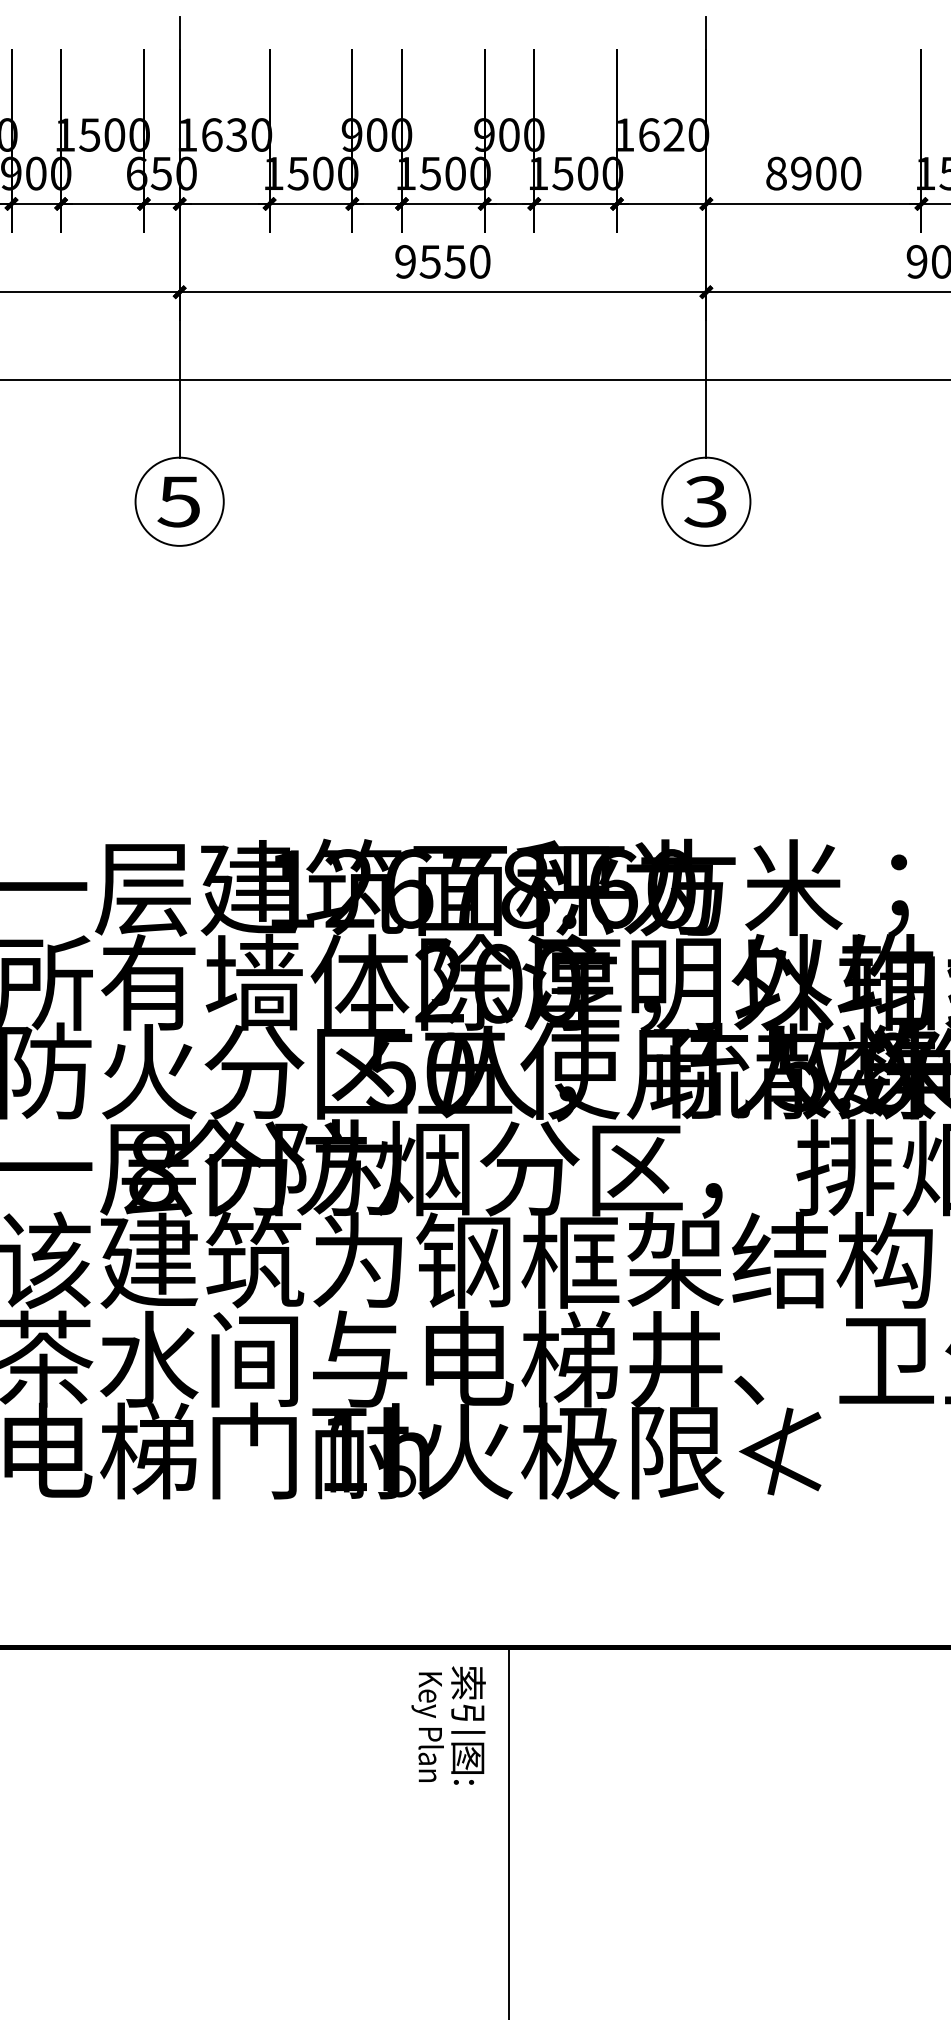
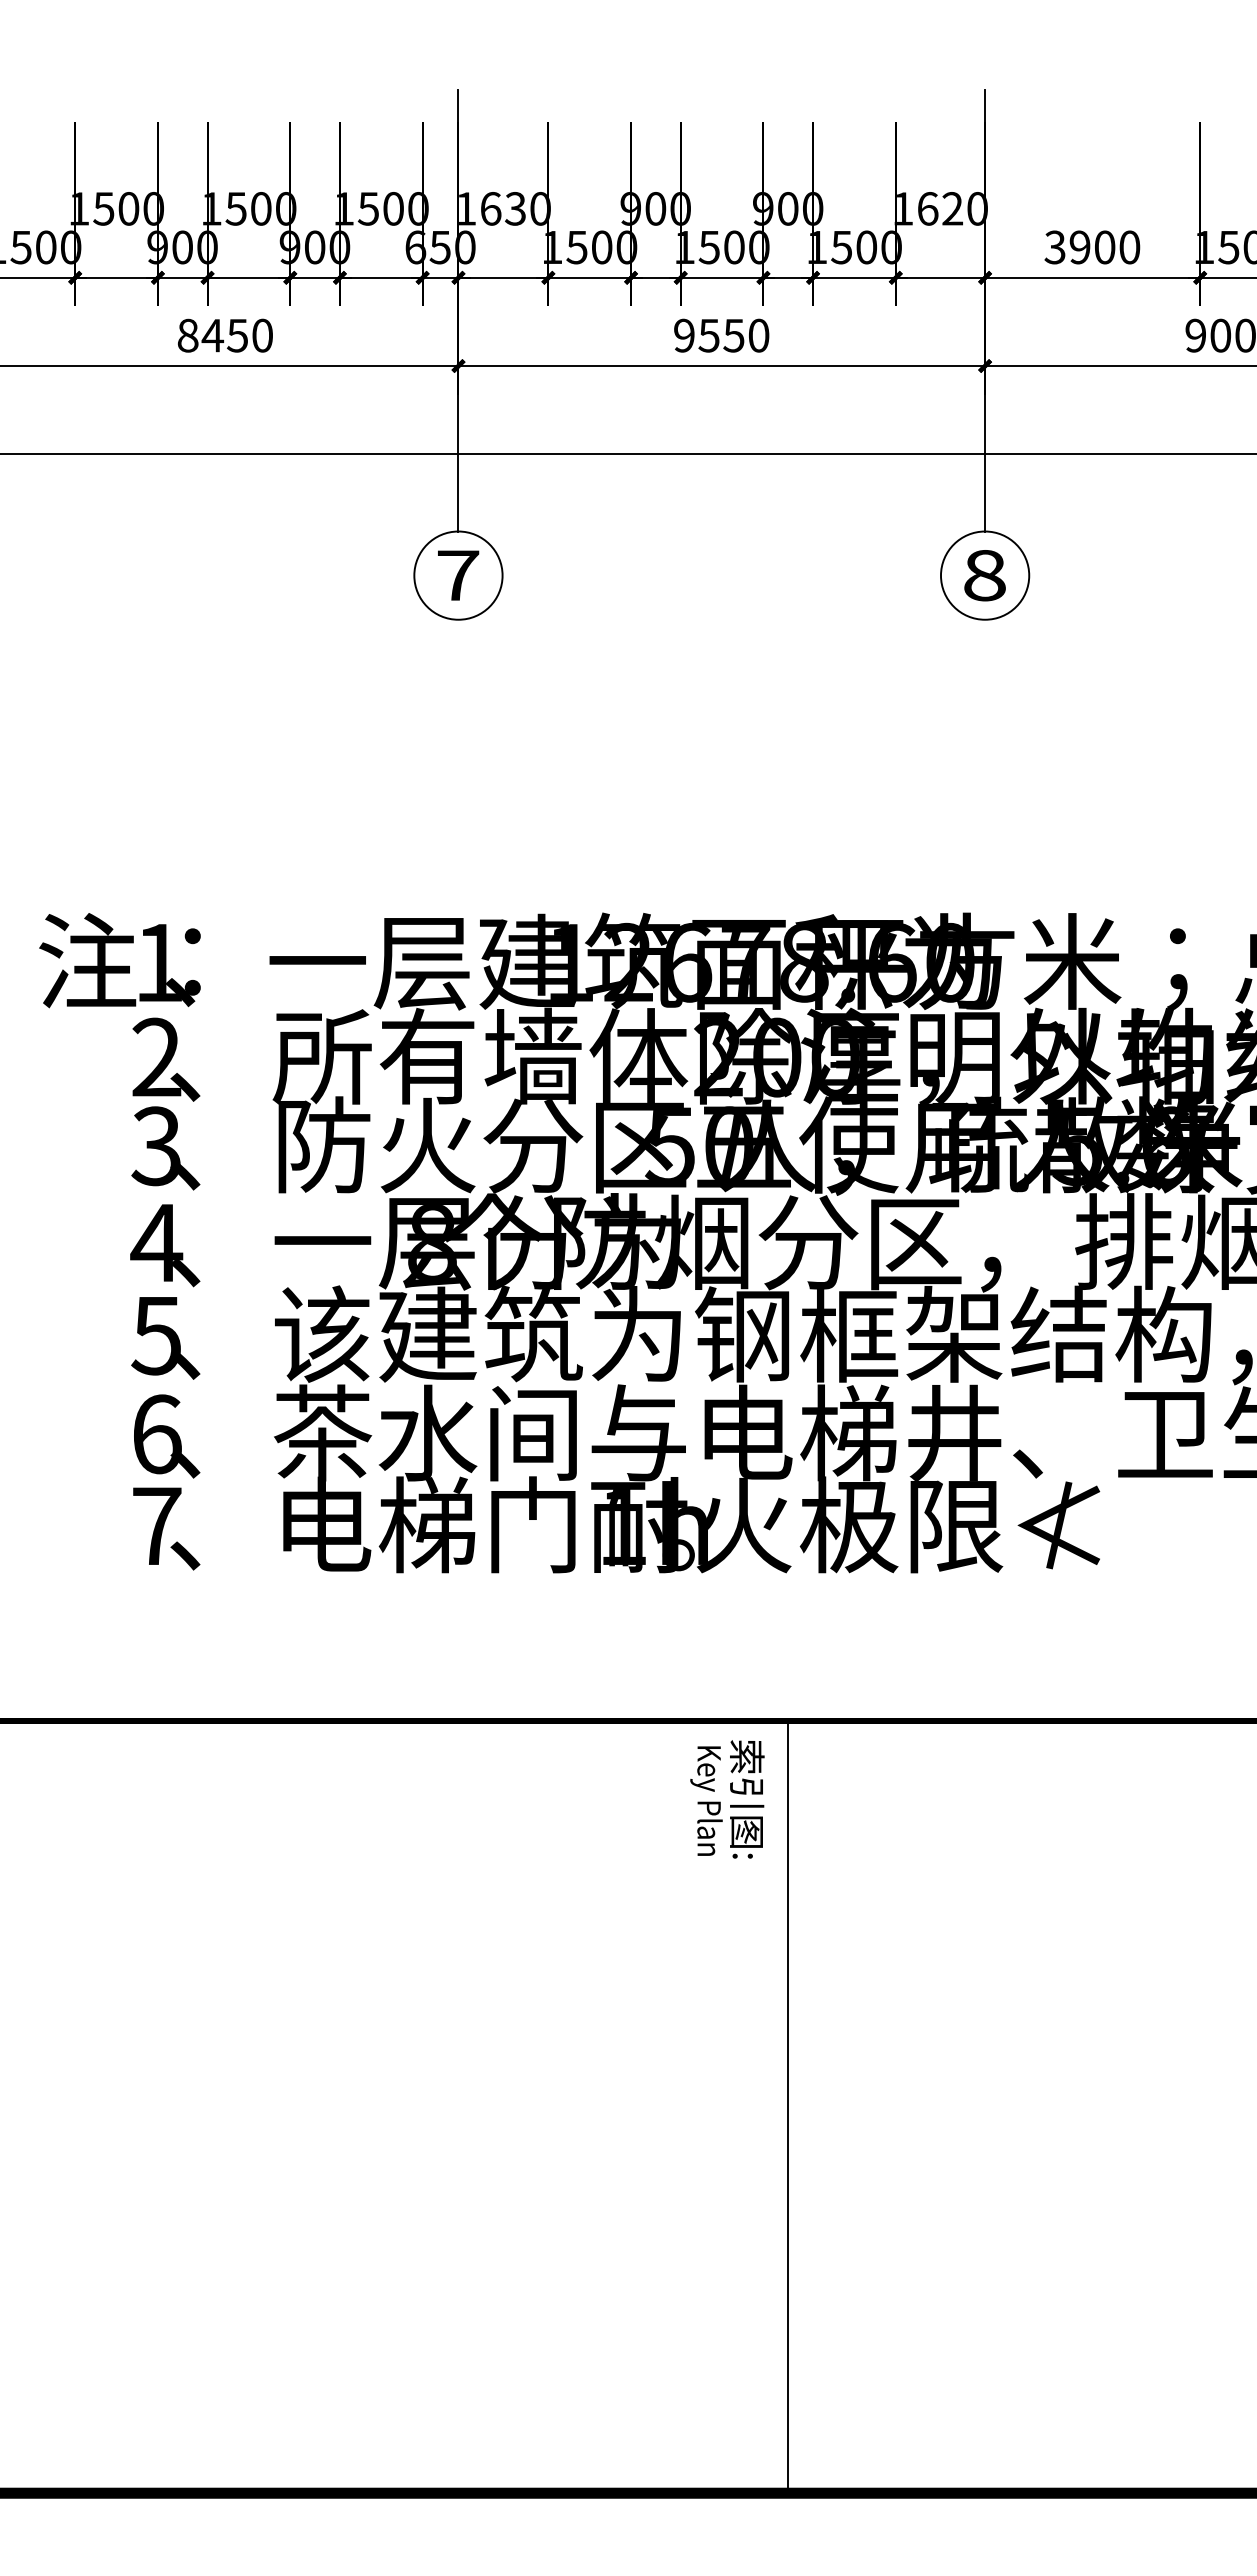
text: (775, 173) -> (1054, 247), 8900 -> 3900
text: (178, 501) -> (457, 575), 5 -> 7
text: (705, 501) -> (984, 575), 3 -> 8

